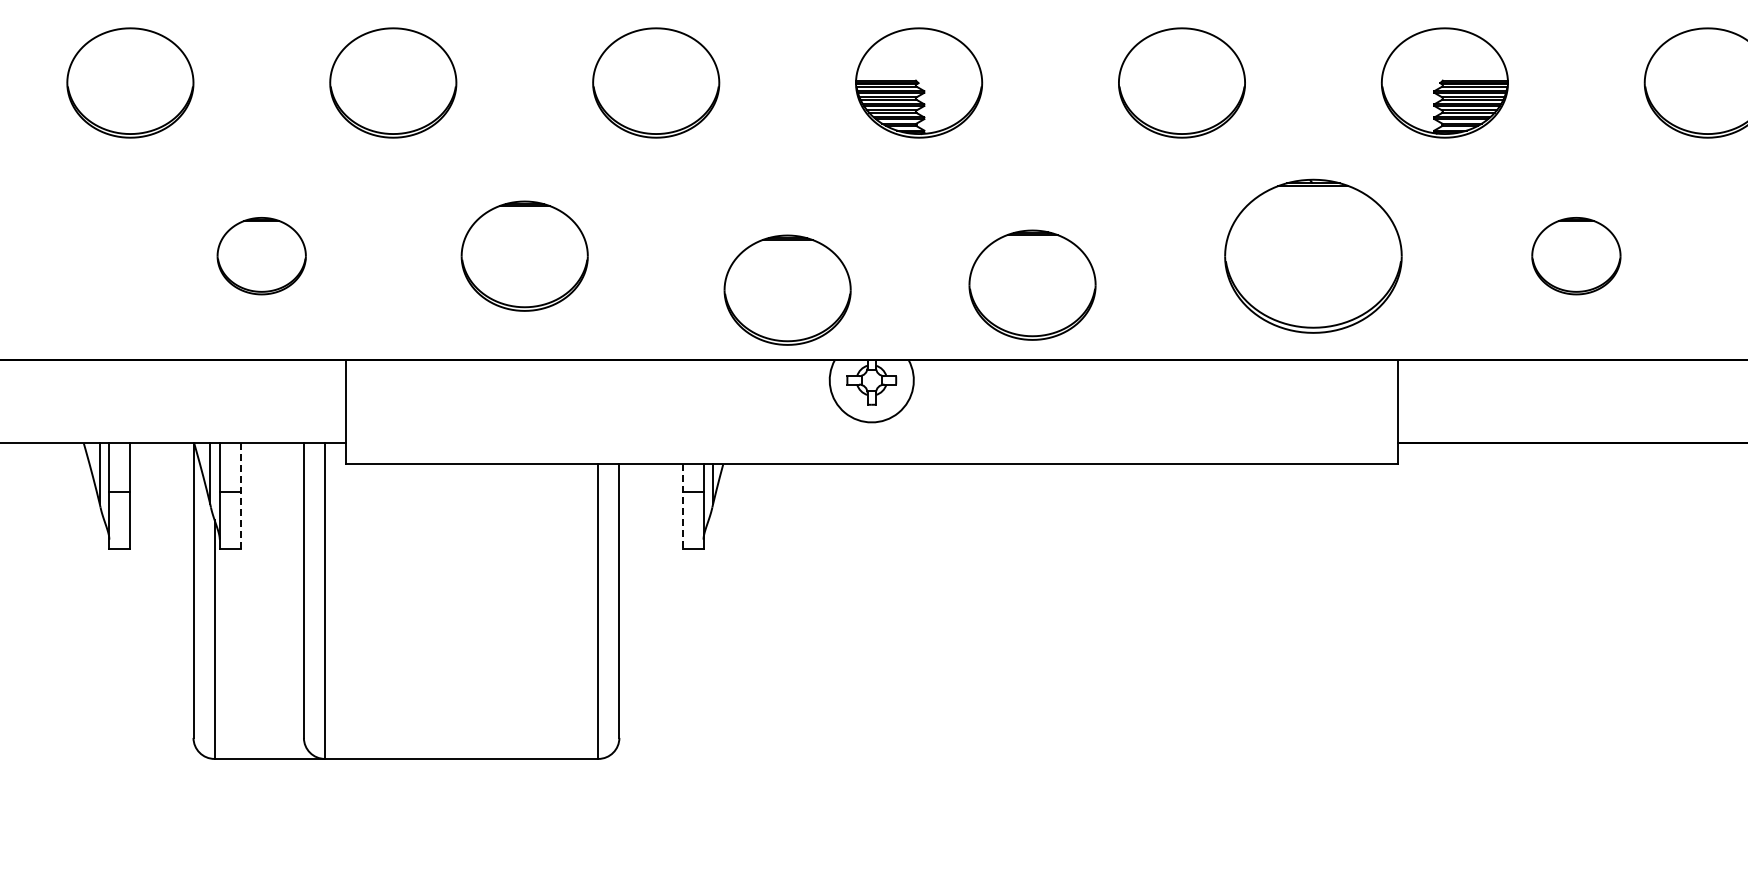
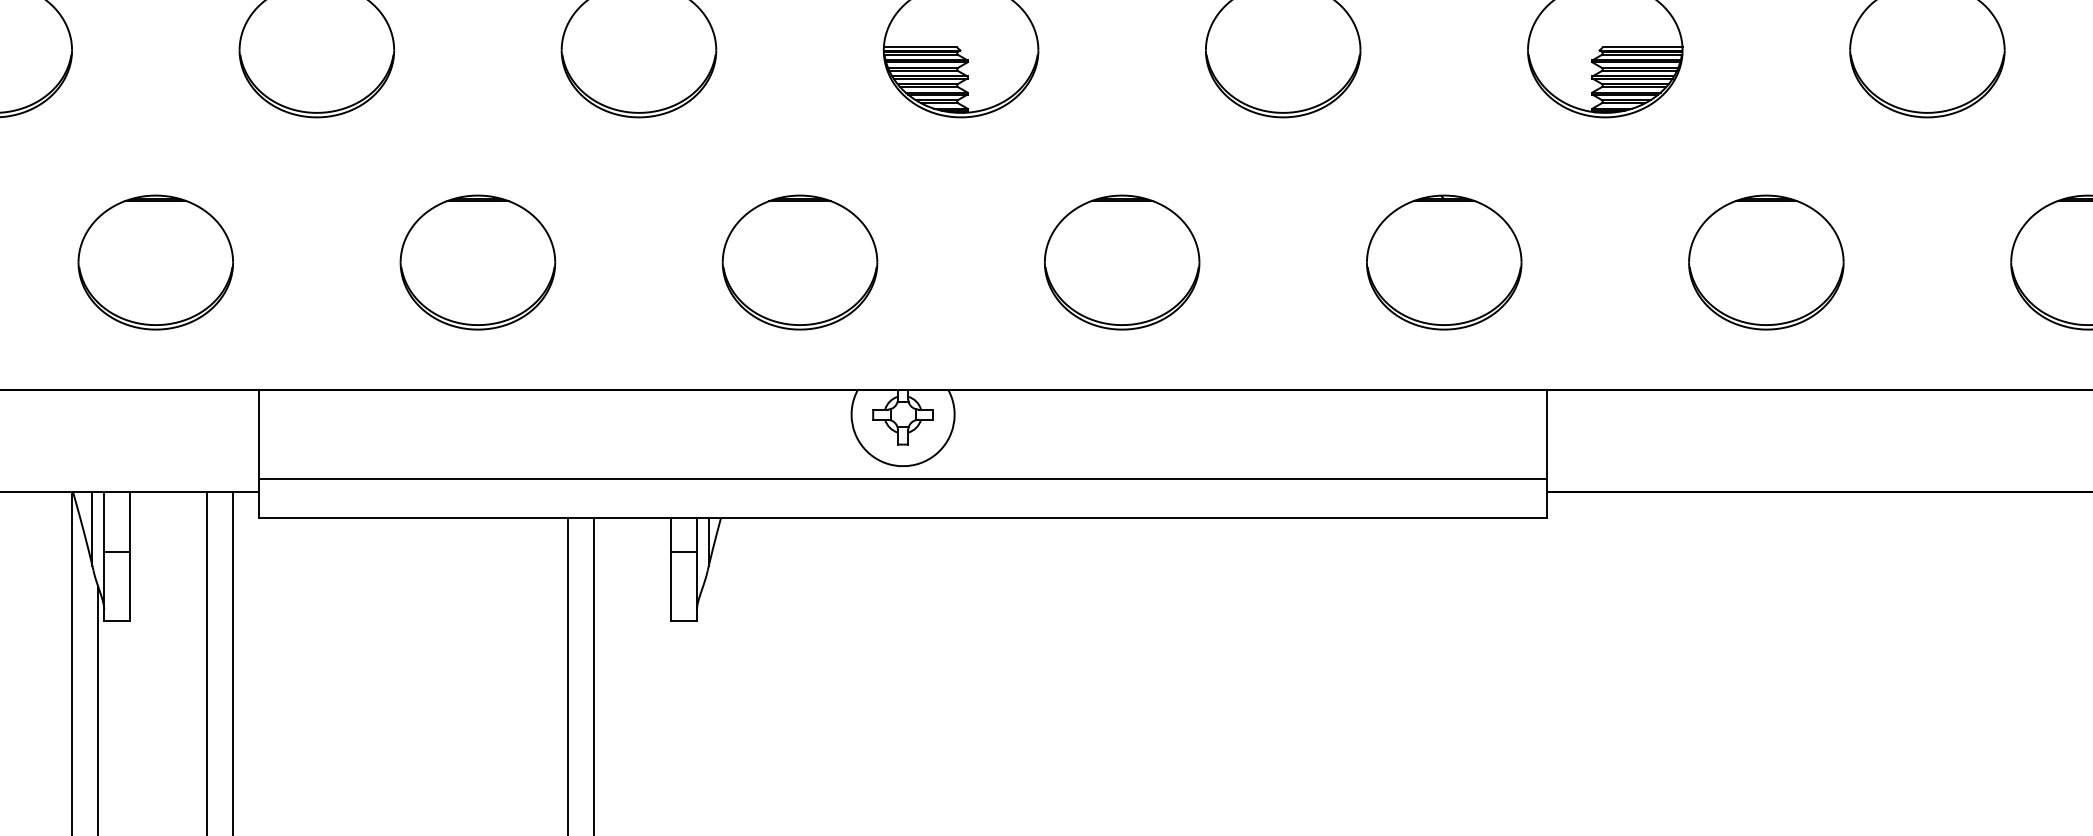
part: (261, 255) -> (155, 261), size x1.43
part: (1313, 255) -> (1444, 261), size x0.71
part: (1576, 255) -> (1766, 261), size x1.43
part: (1032, 284) -> (1122, 261), moved
part: (787, 289) -> (799, 261), moved
line: (871, 432) -> (902, 478), added
line: (240, 496) -> (129, 556), dashed -> solid
line: (682, 507) -> (671, 570), dashed -> solid

